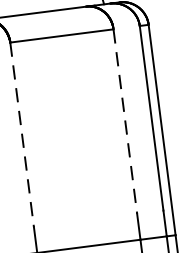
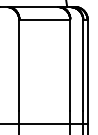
line: (125, 121) -> (70, 65), dashed -> solid
line: (22, 135) -> (19, 65), dashed -> solid

